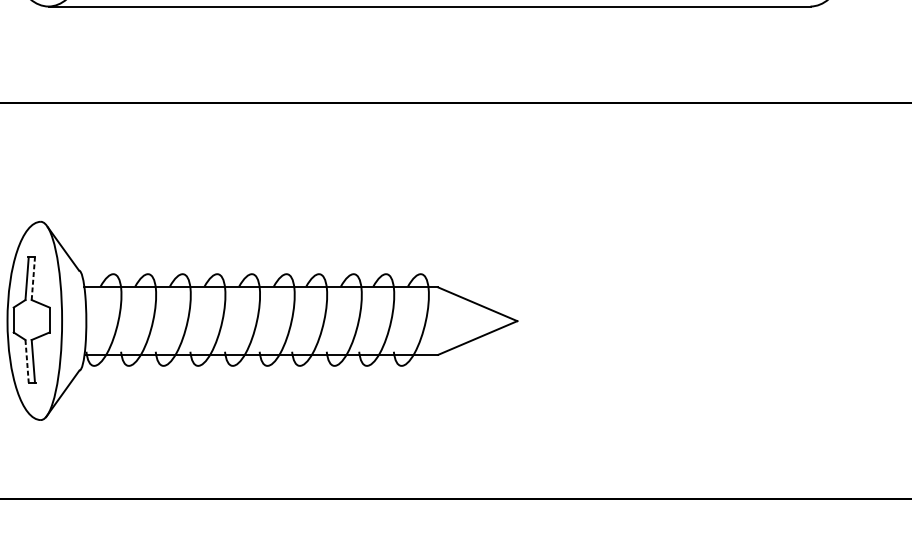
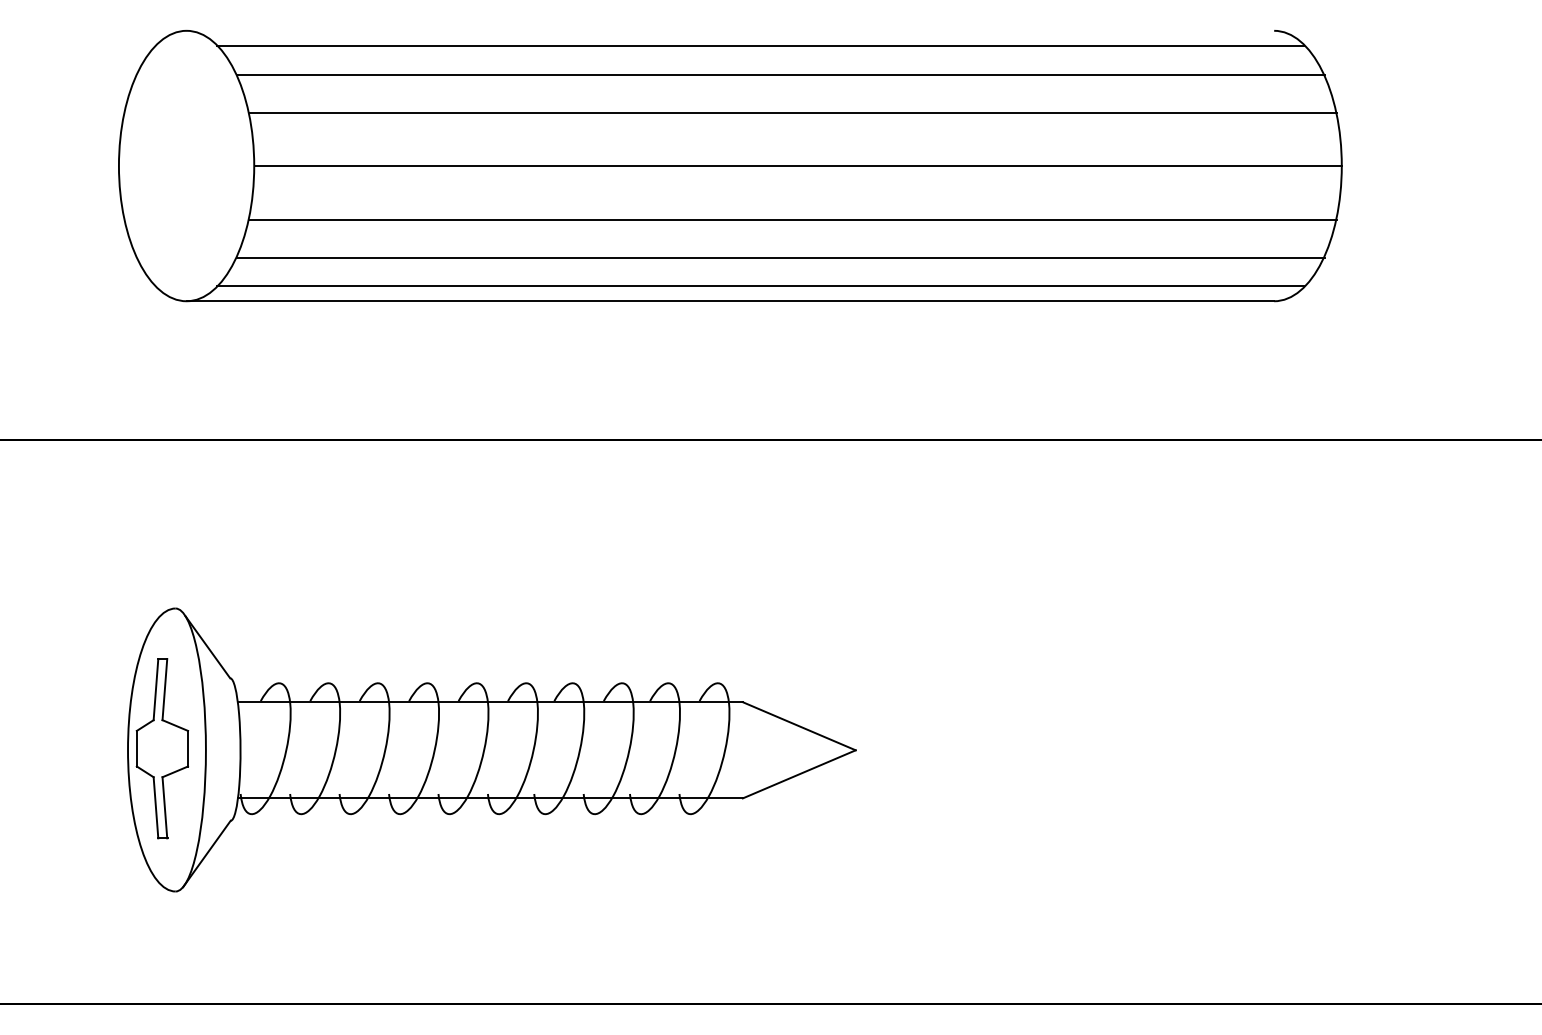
line: (33, 278) -> (164, 689), dashed -> solid
line: (26, 361) -> (155, 807), dashed -> solid

